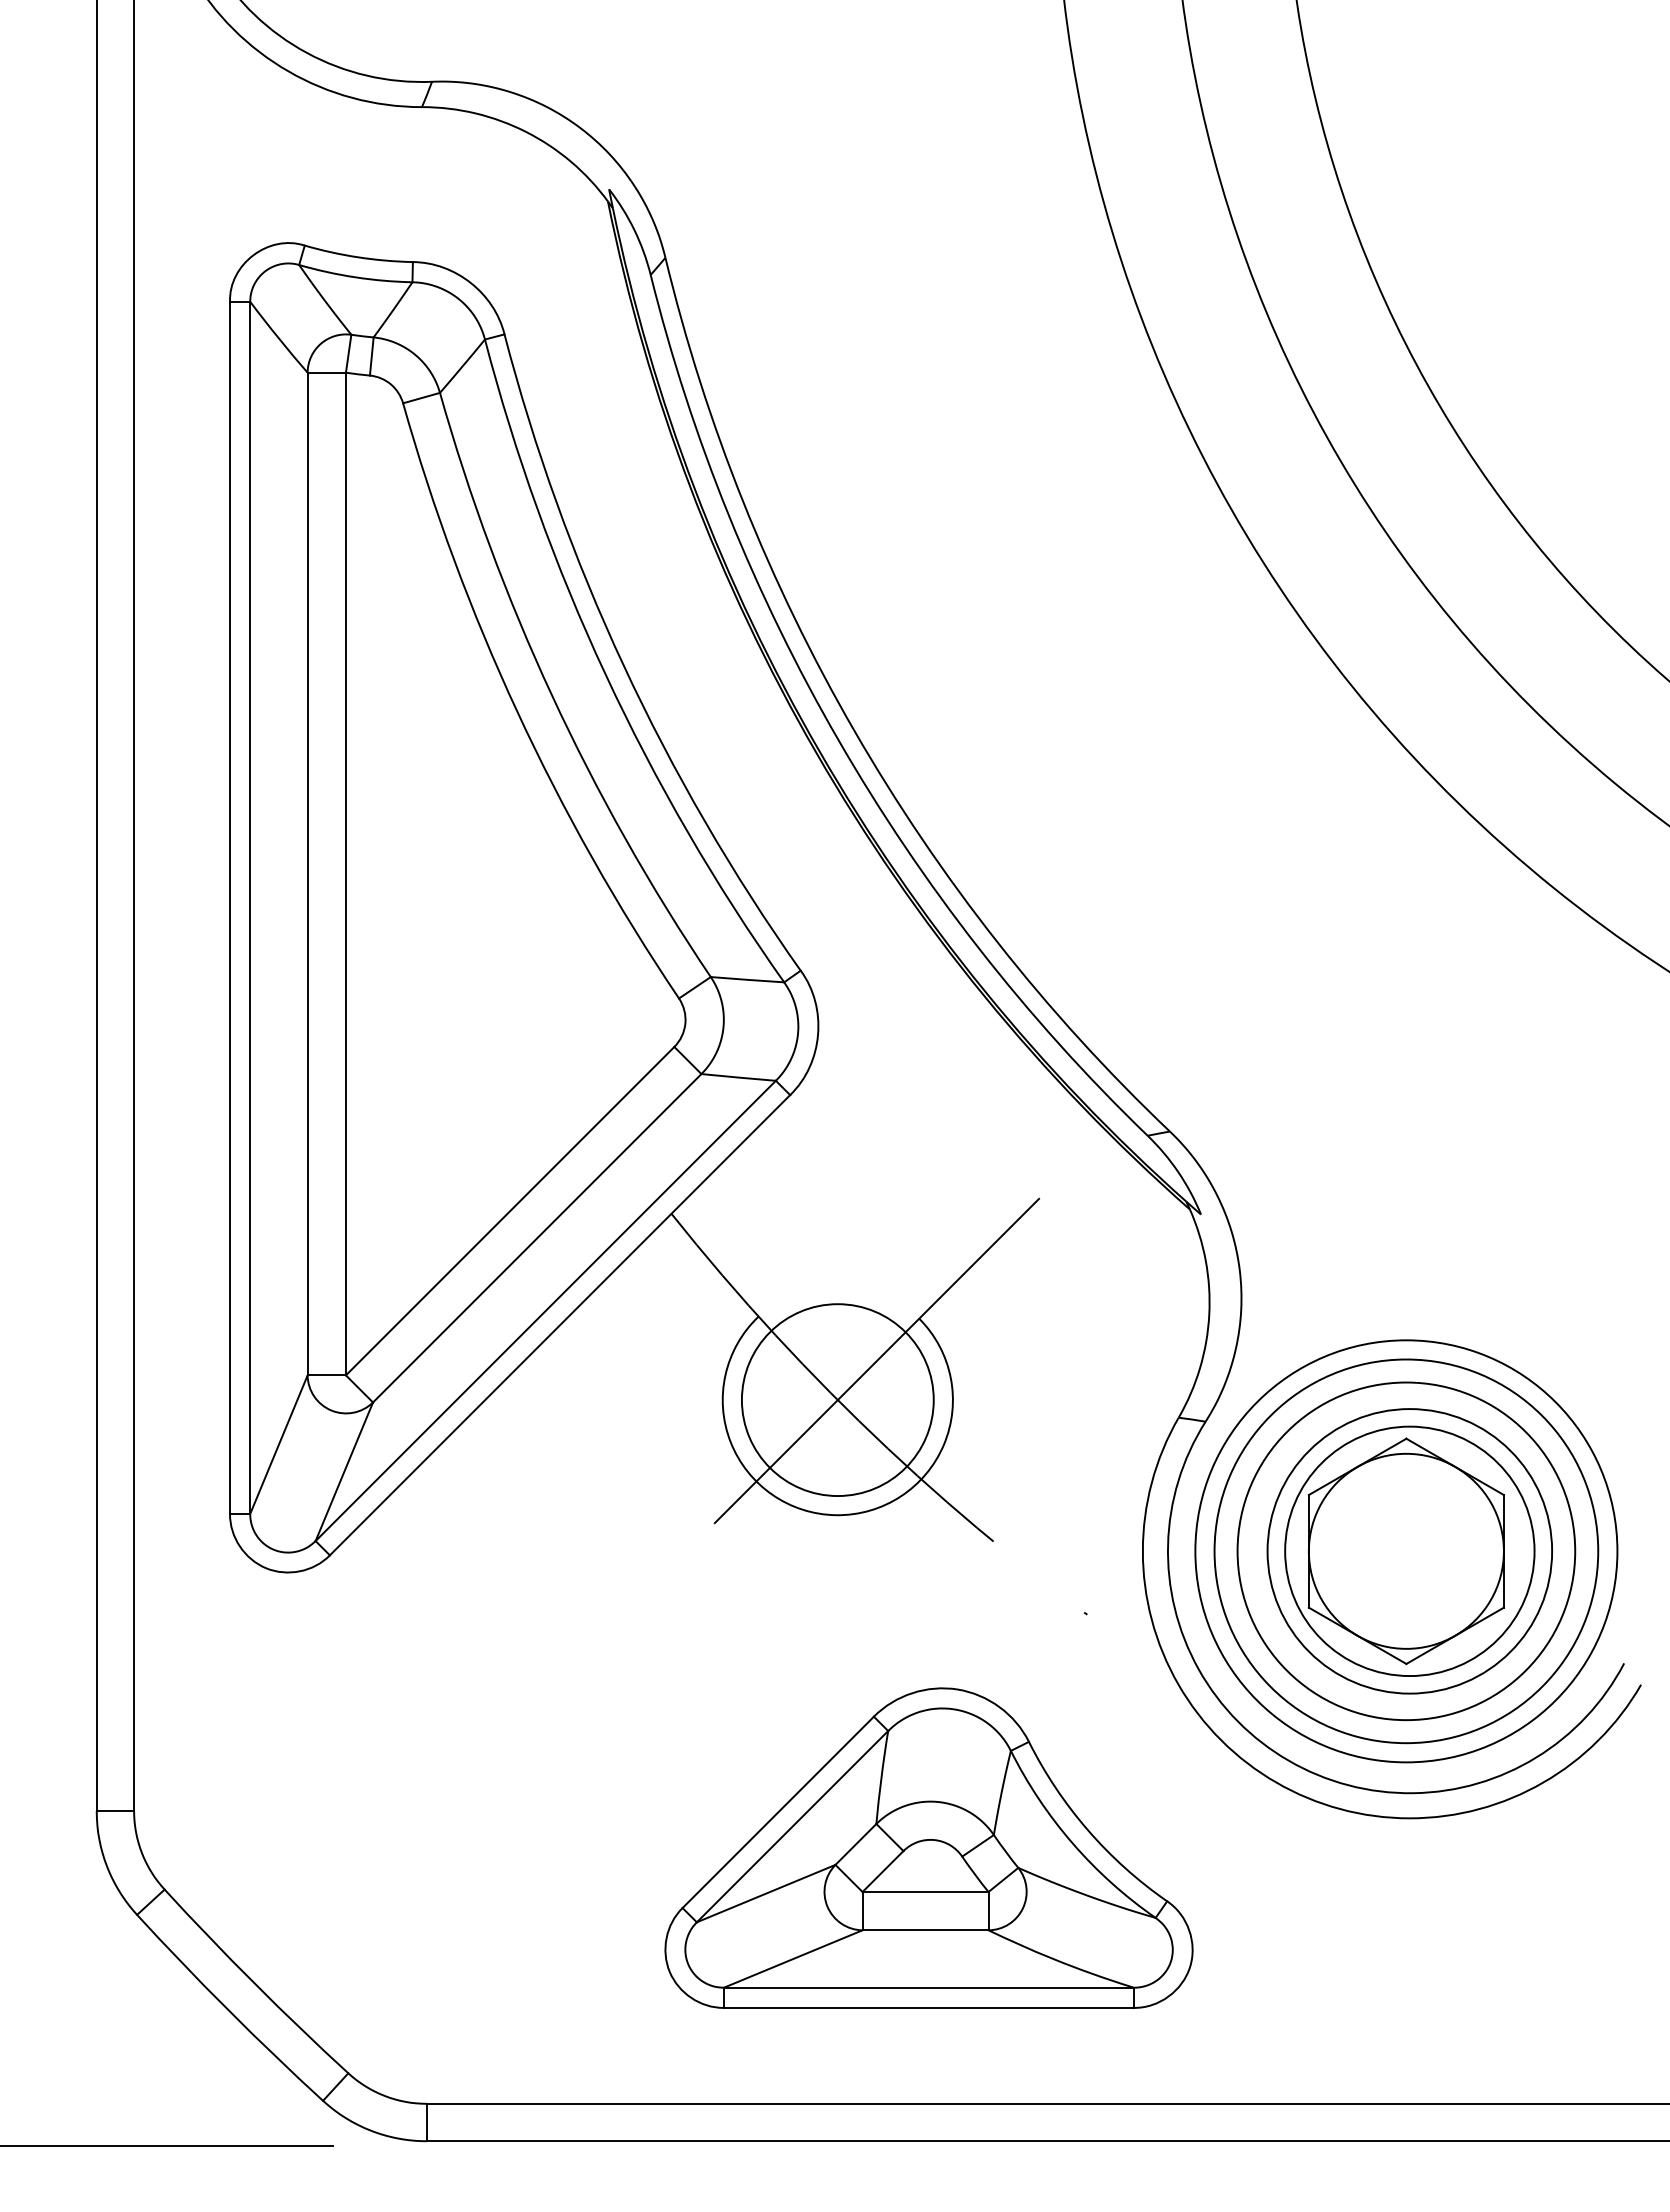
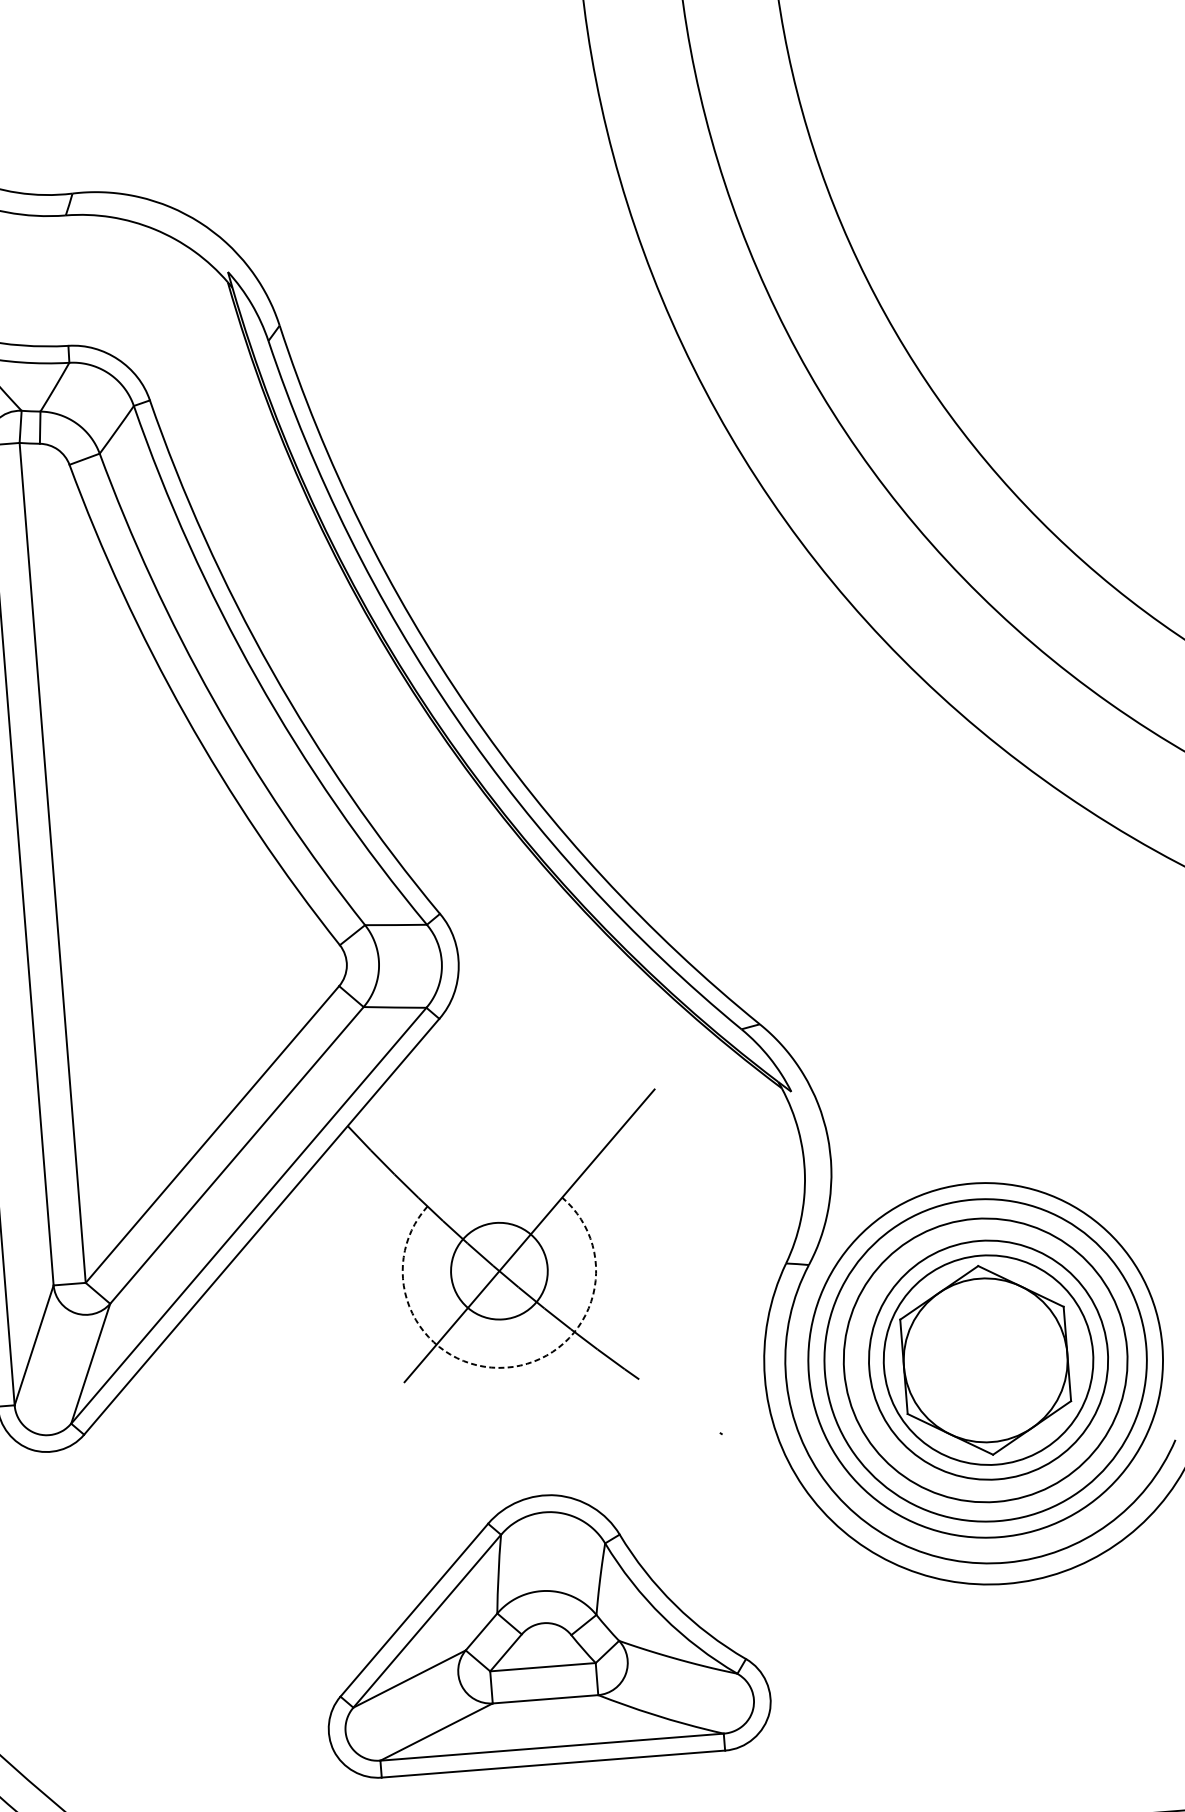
circle: (837, 1400) -> (499, 1271), size x0.6
arc: (836, 1515) -> (505, 1367), solid -> dashed
part: (928, 1847) -> (542, 1629), moved

